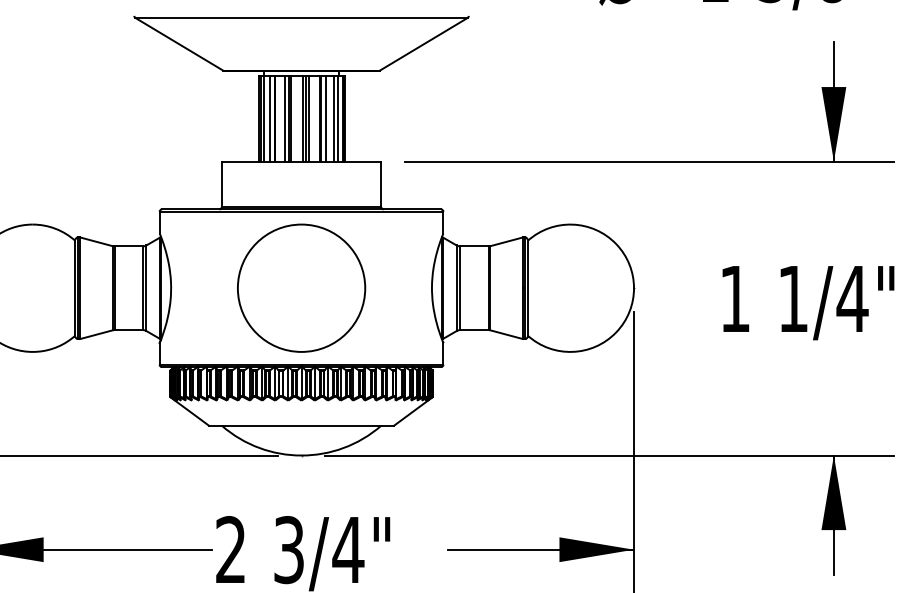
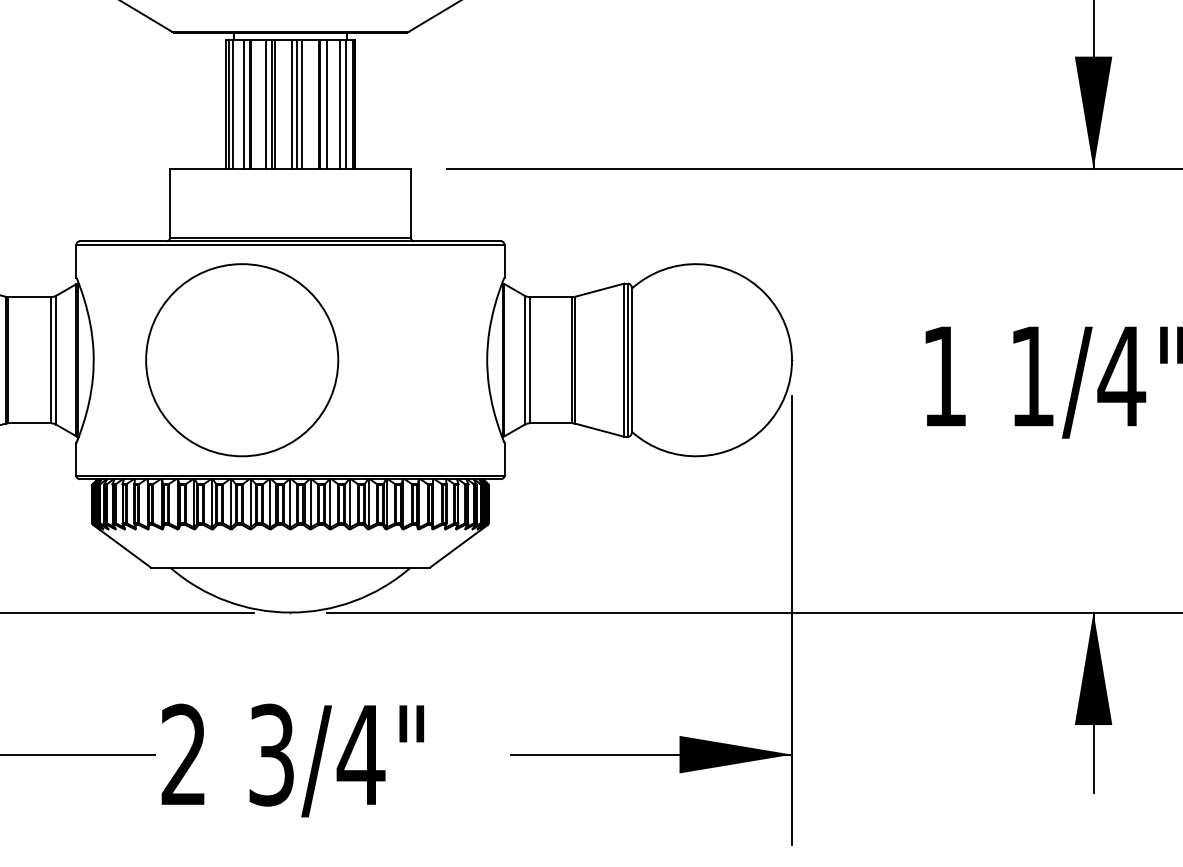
circle: (301, 287) -> (242, 359), moved

